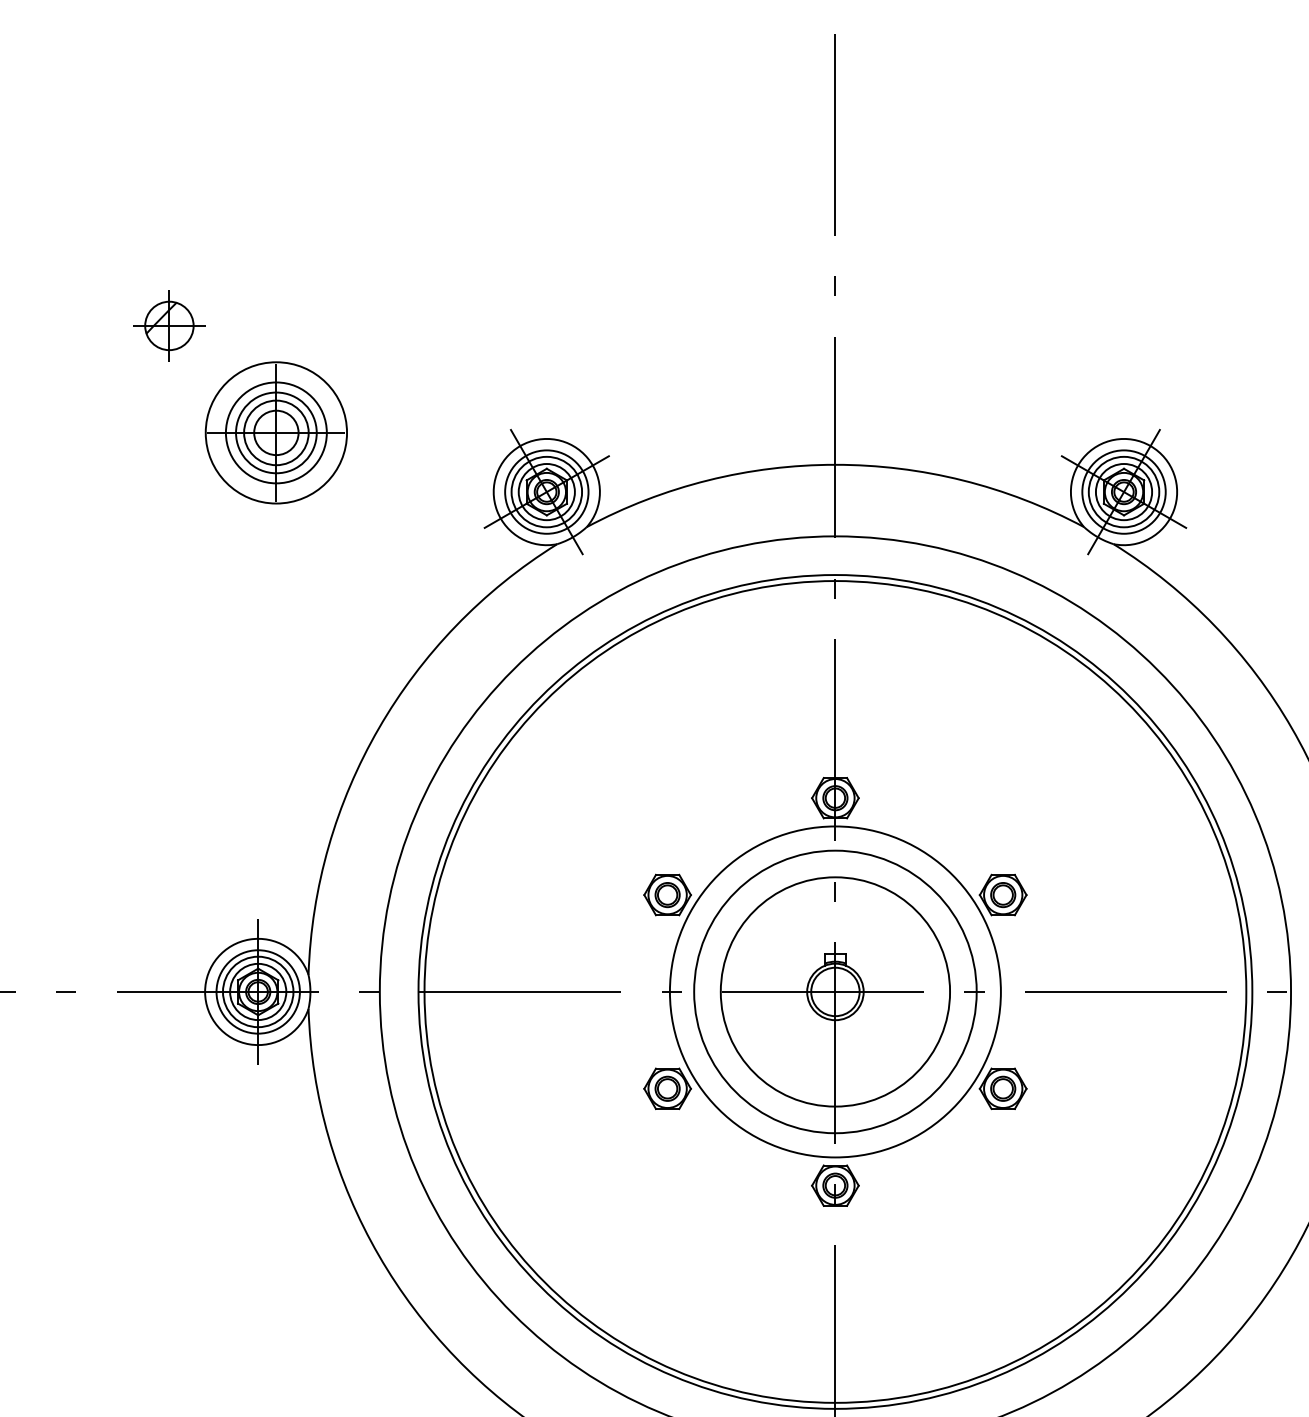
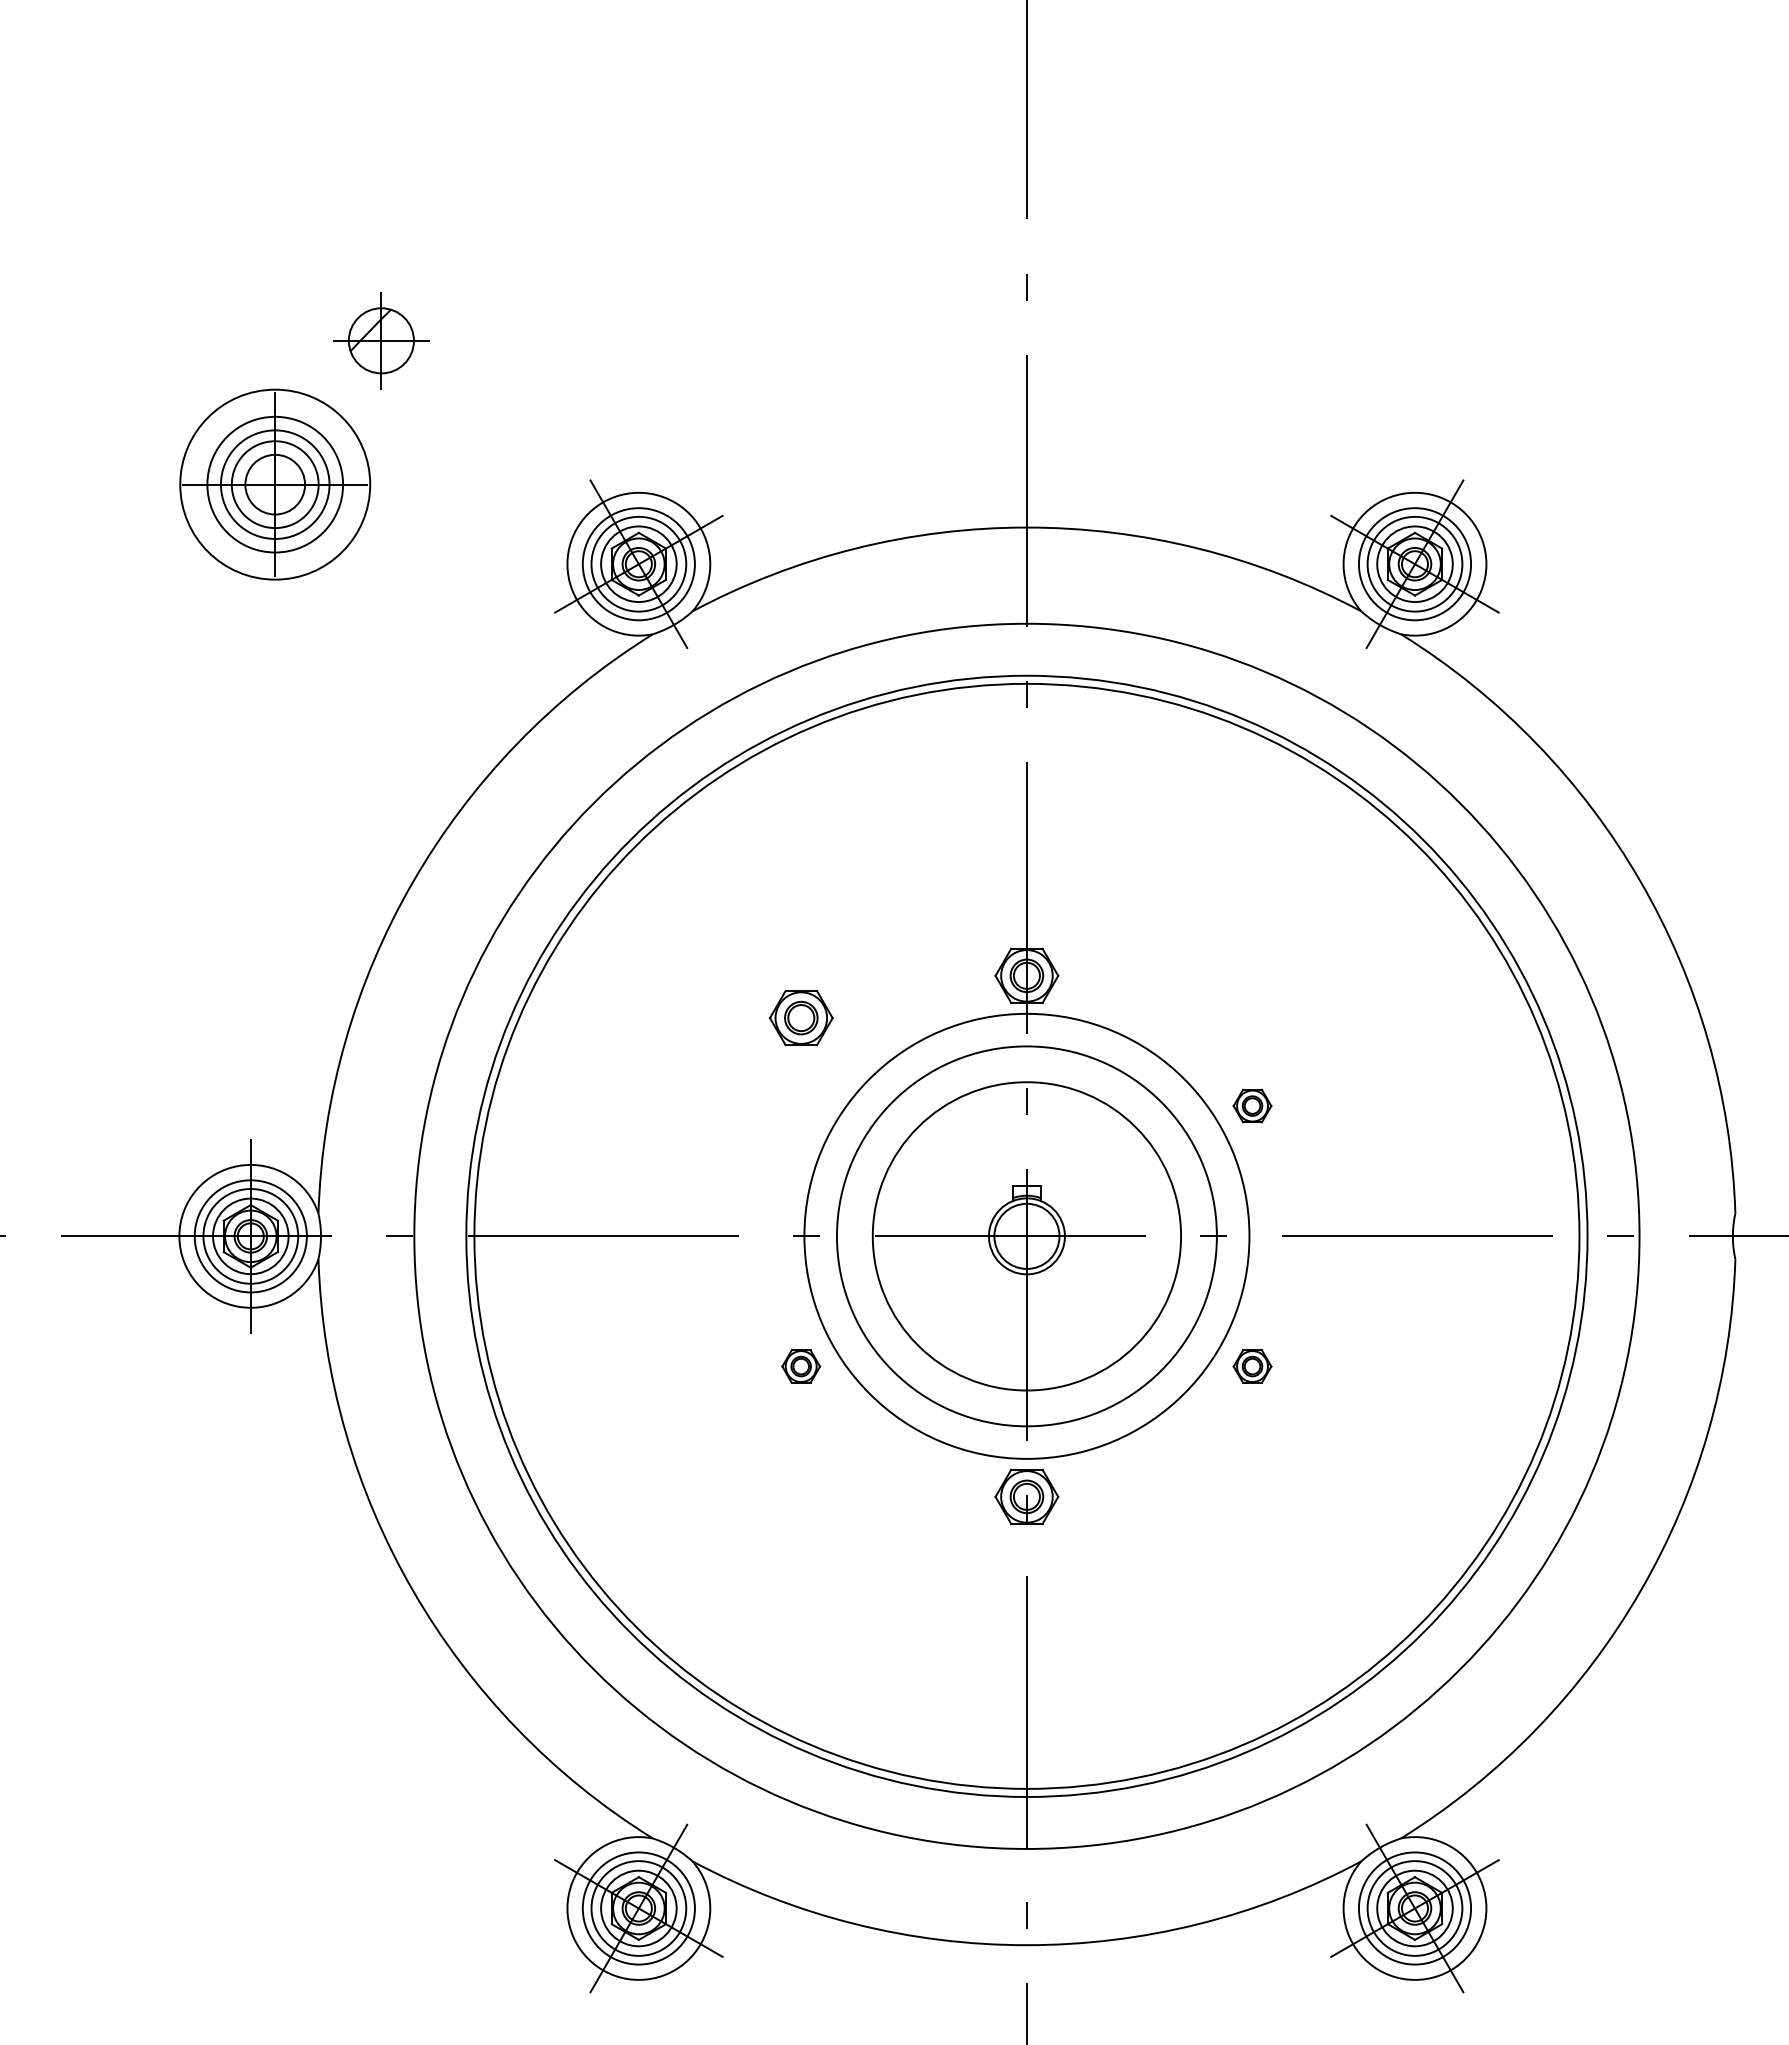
part: (169, 325) -> (381, 340), moved
part: (667, 894) -> (800, 1017), moved
part: (1003, 894) -> (1252, 1105), size x0.6
part: (667, 1088) -> (800, 1366), size x0.6
part: (1003, 1088) -> (1252, 1366), size x0.6

